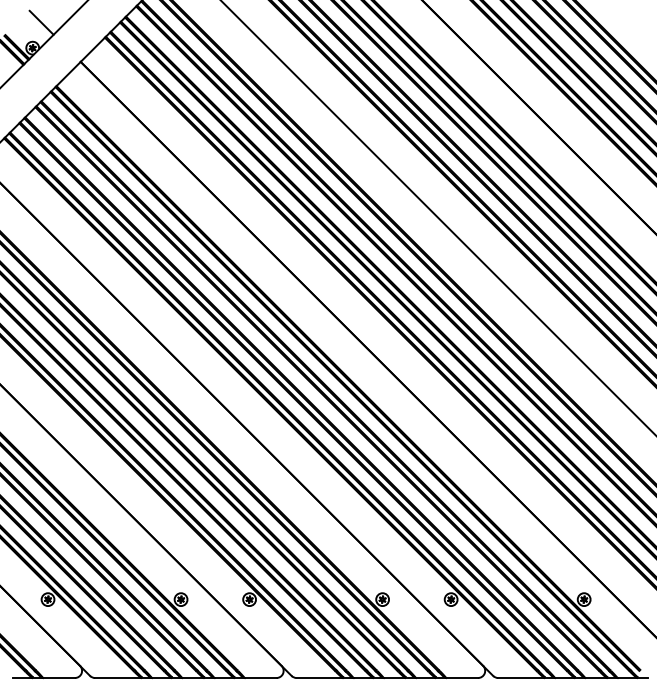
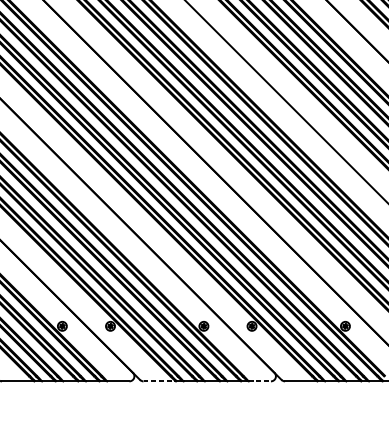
line: (320, 678) -> (160, 381), solid -> dashed
line: (462, 678) -> (260, 381), solid -> dashed

